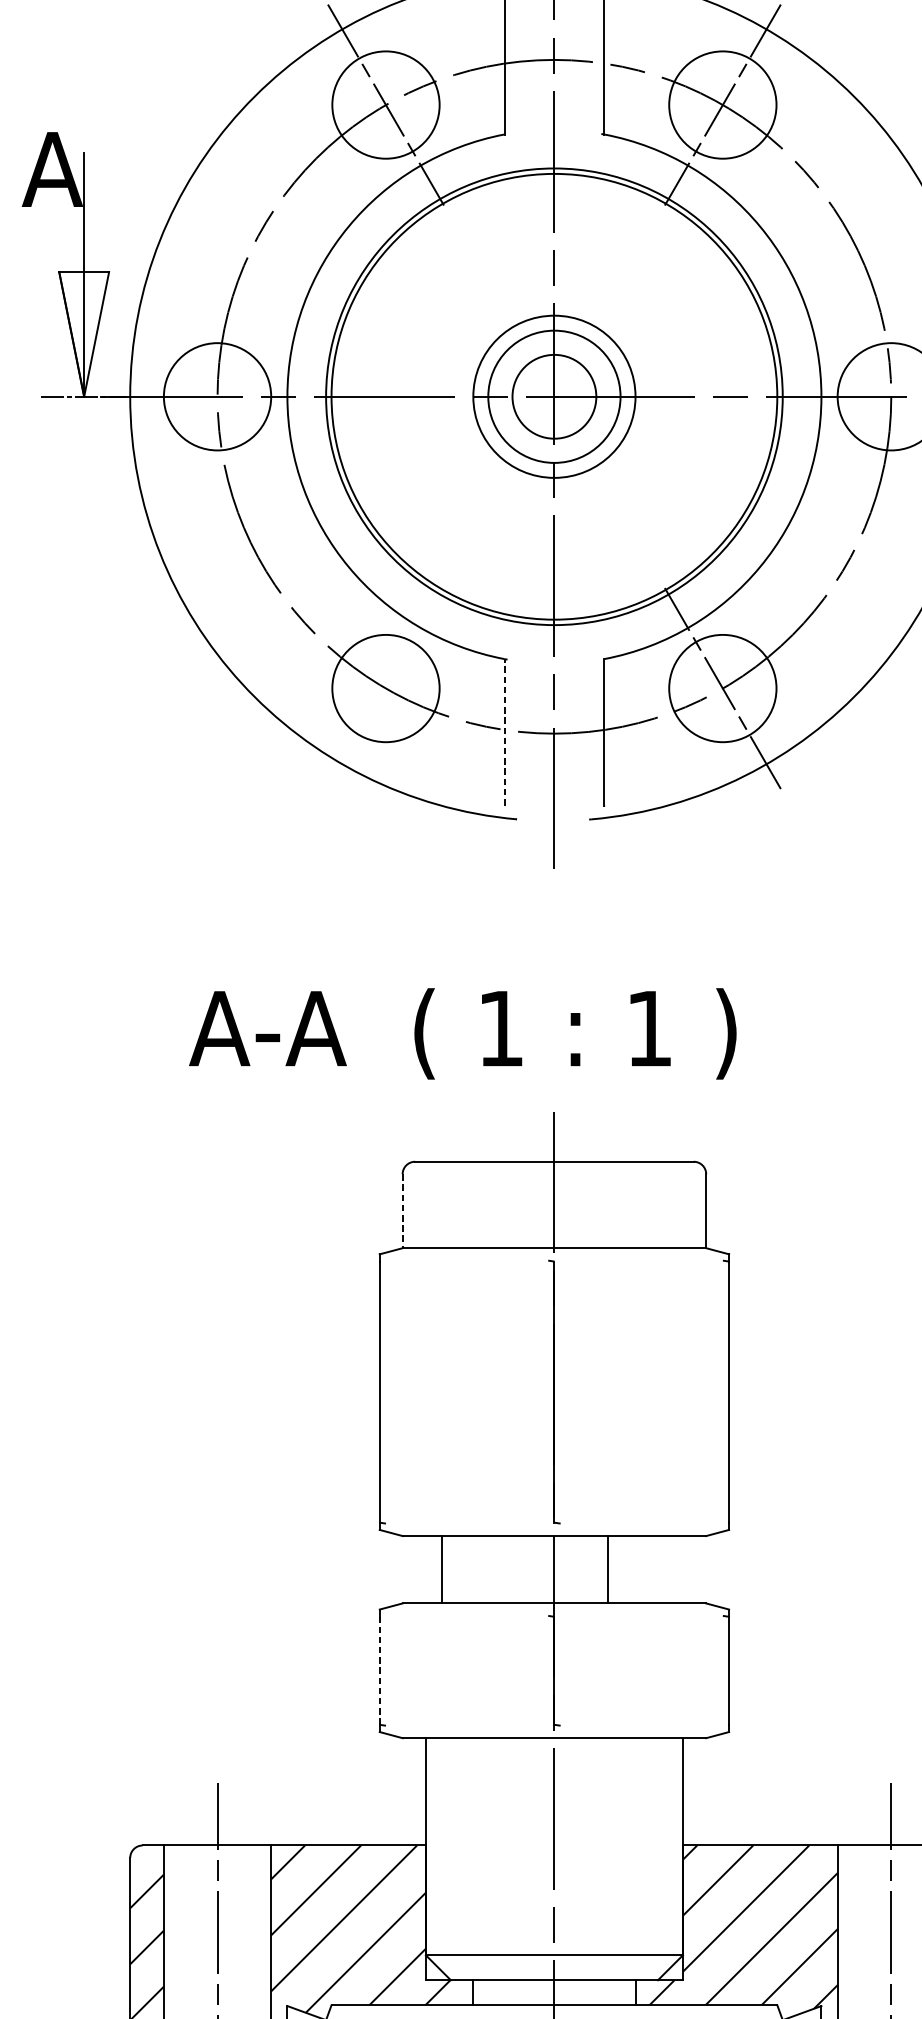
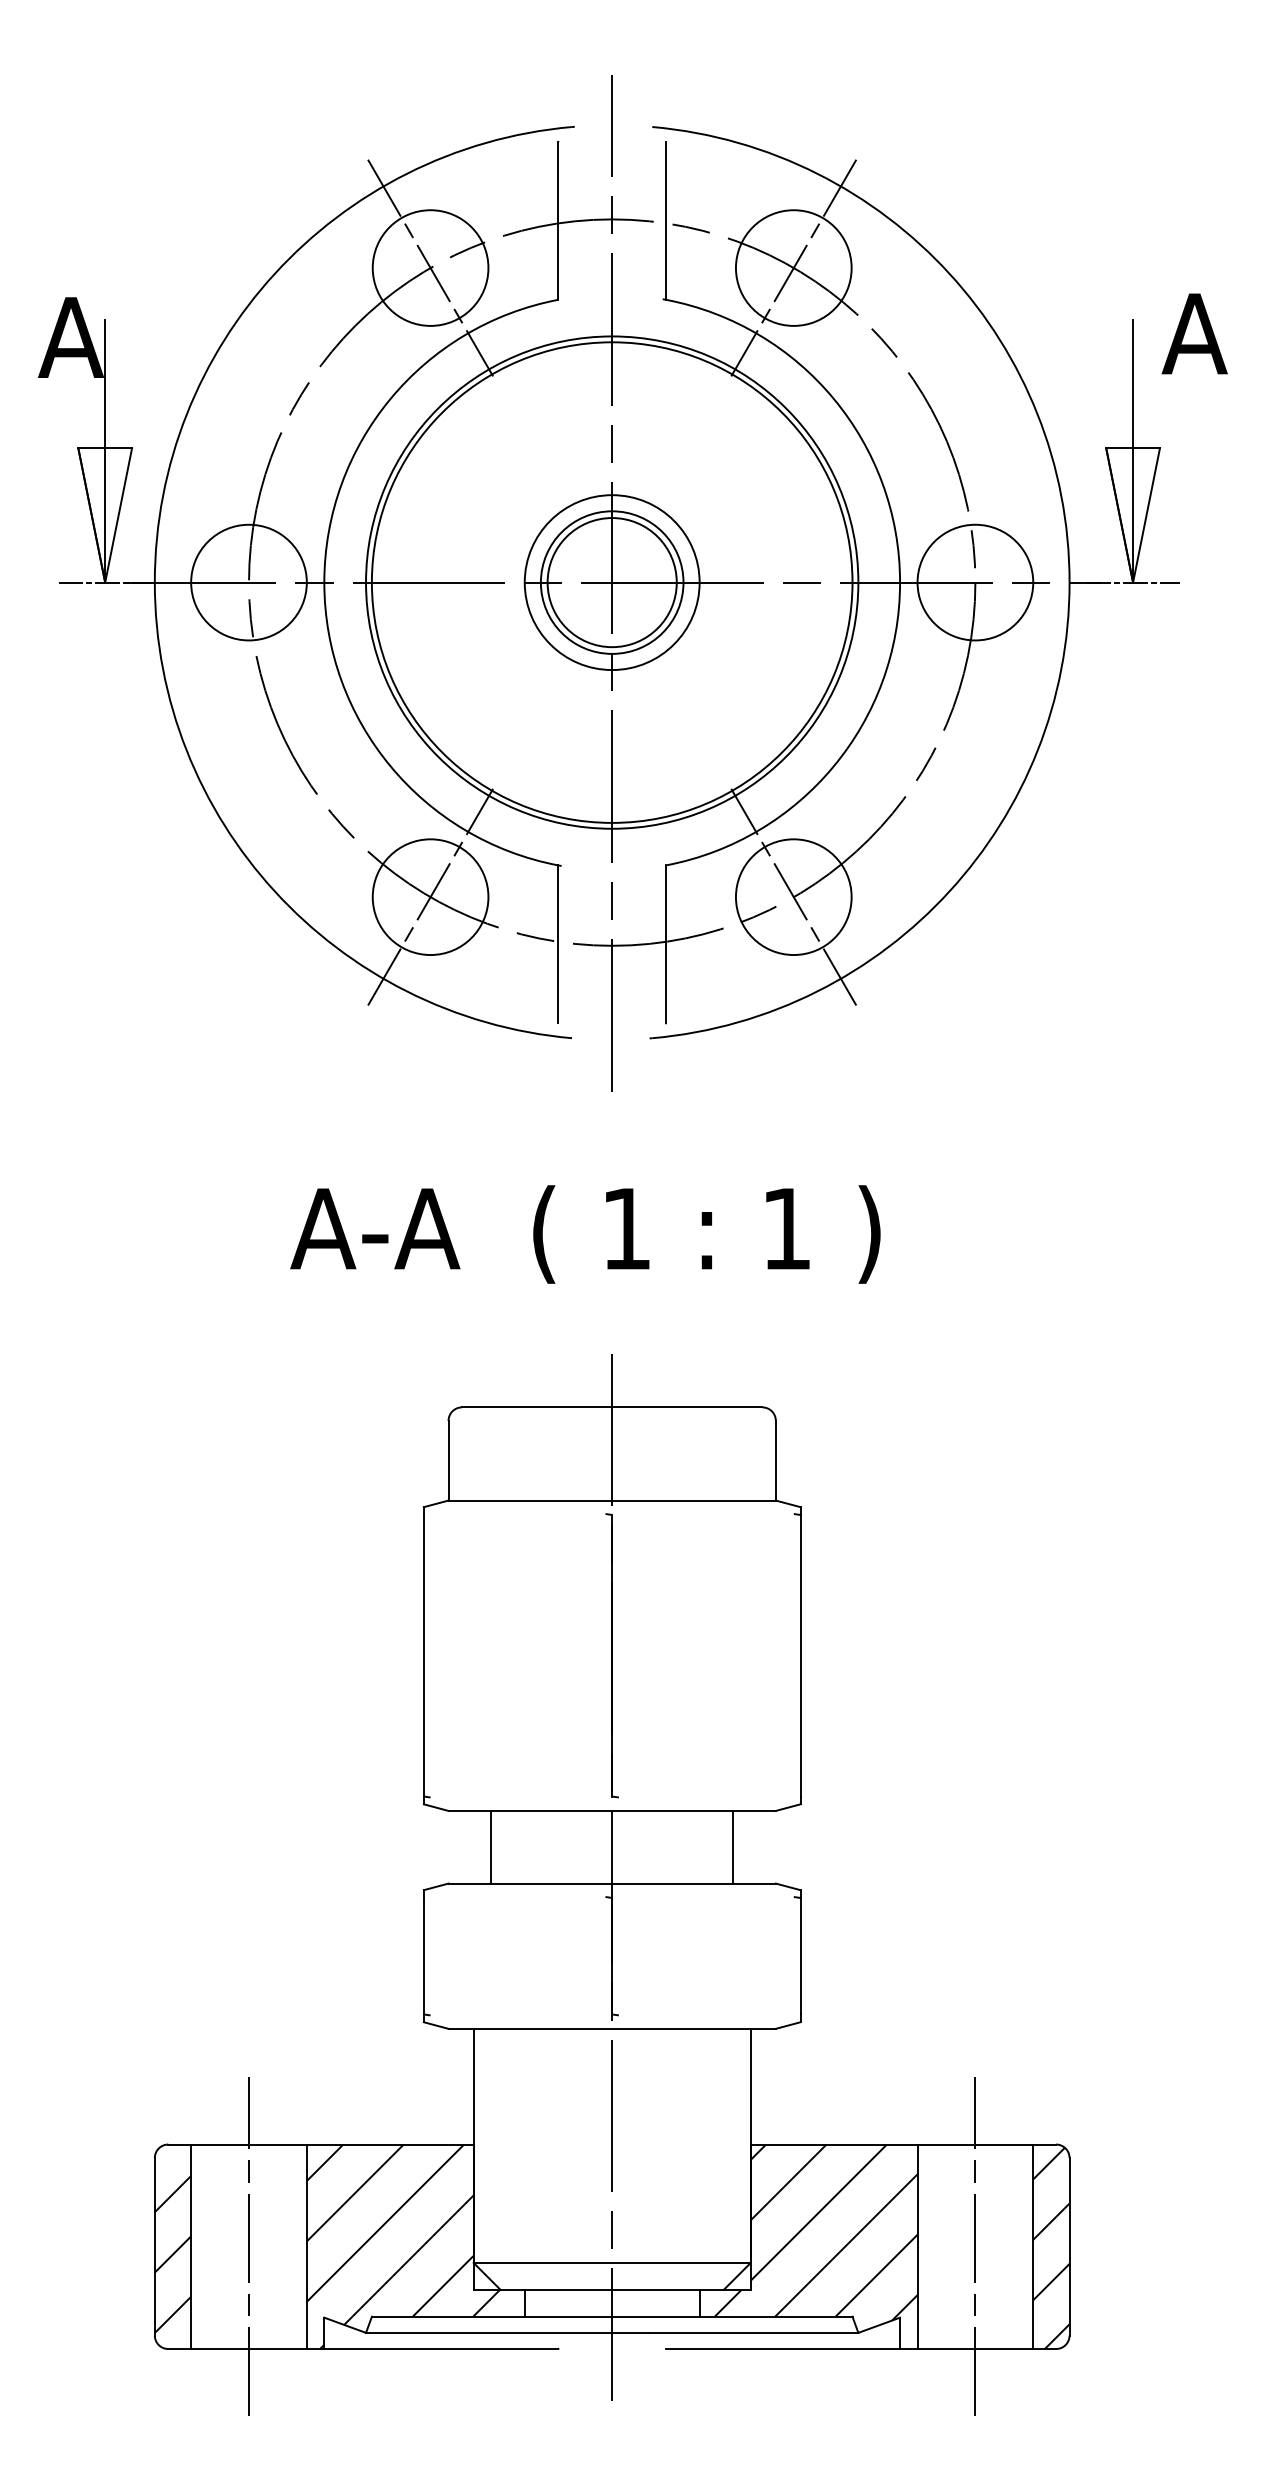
circle: (553, 396) -> (611, 582), size x1.43
line: (385, 687) -> (430, 896), added
line: (504, 732) -> (558, 944), dashed -> solid
text: (462, 1033) -> (585, 1234), moved
line: (402, 1211) -> (448, 1460), dashed -> solid
line: (608, 1569) -> (733, 1846), moved
line: (379, 1670) -> (423, 1955), dashed -> solid

